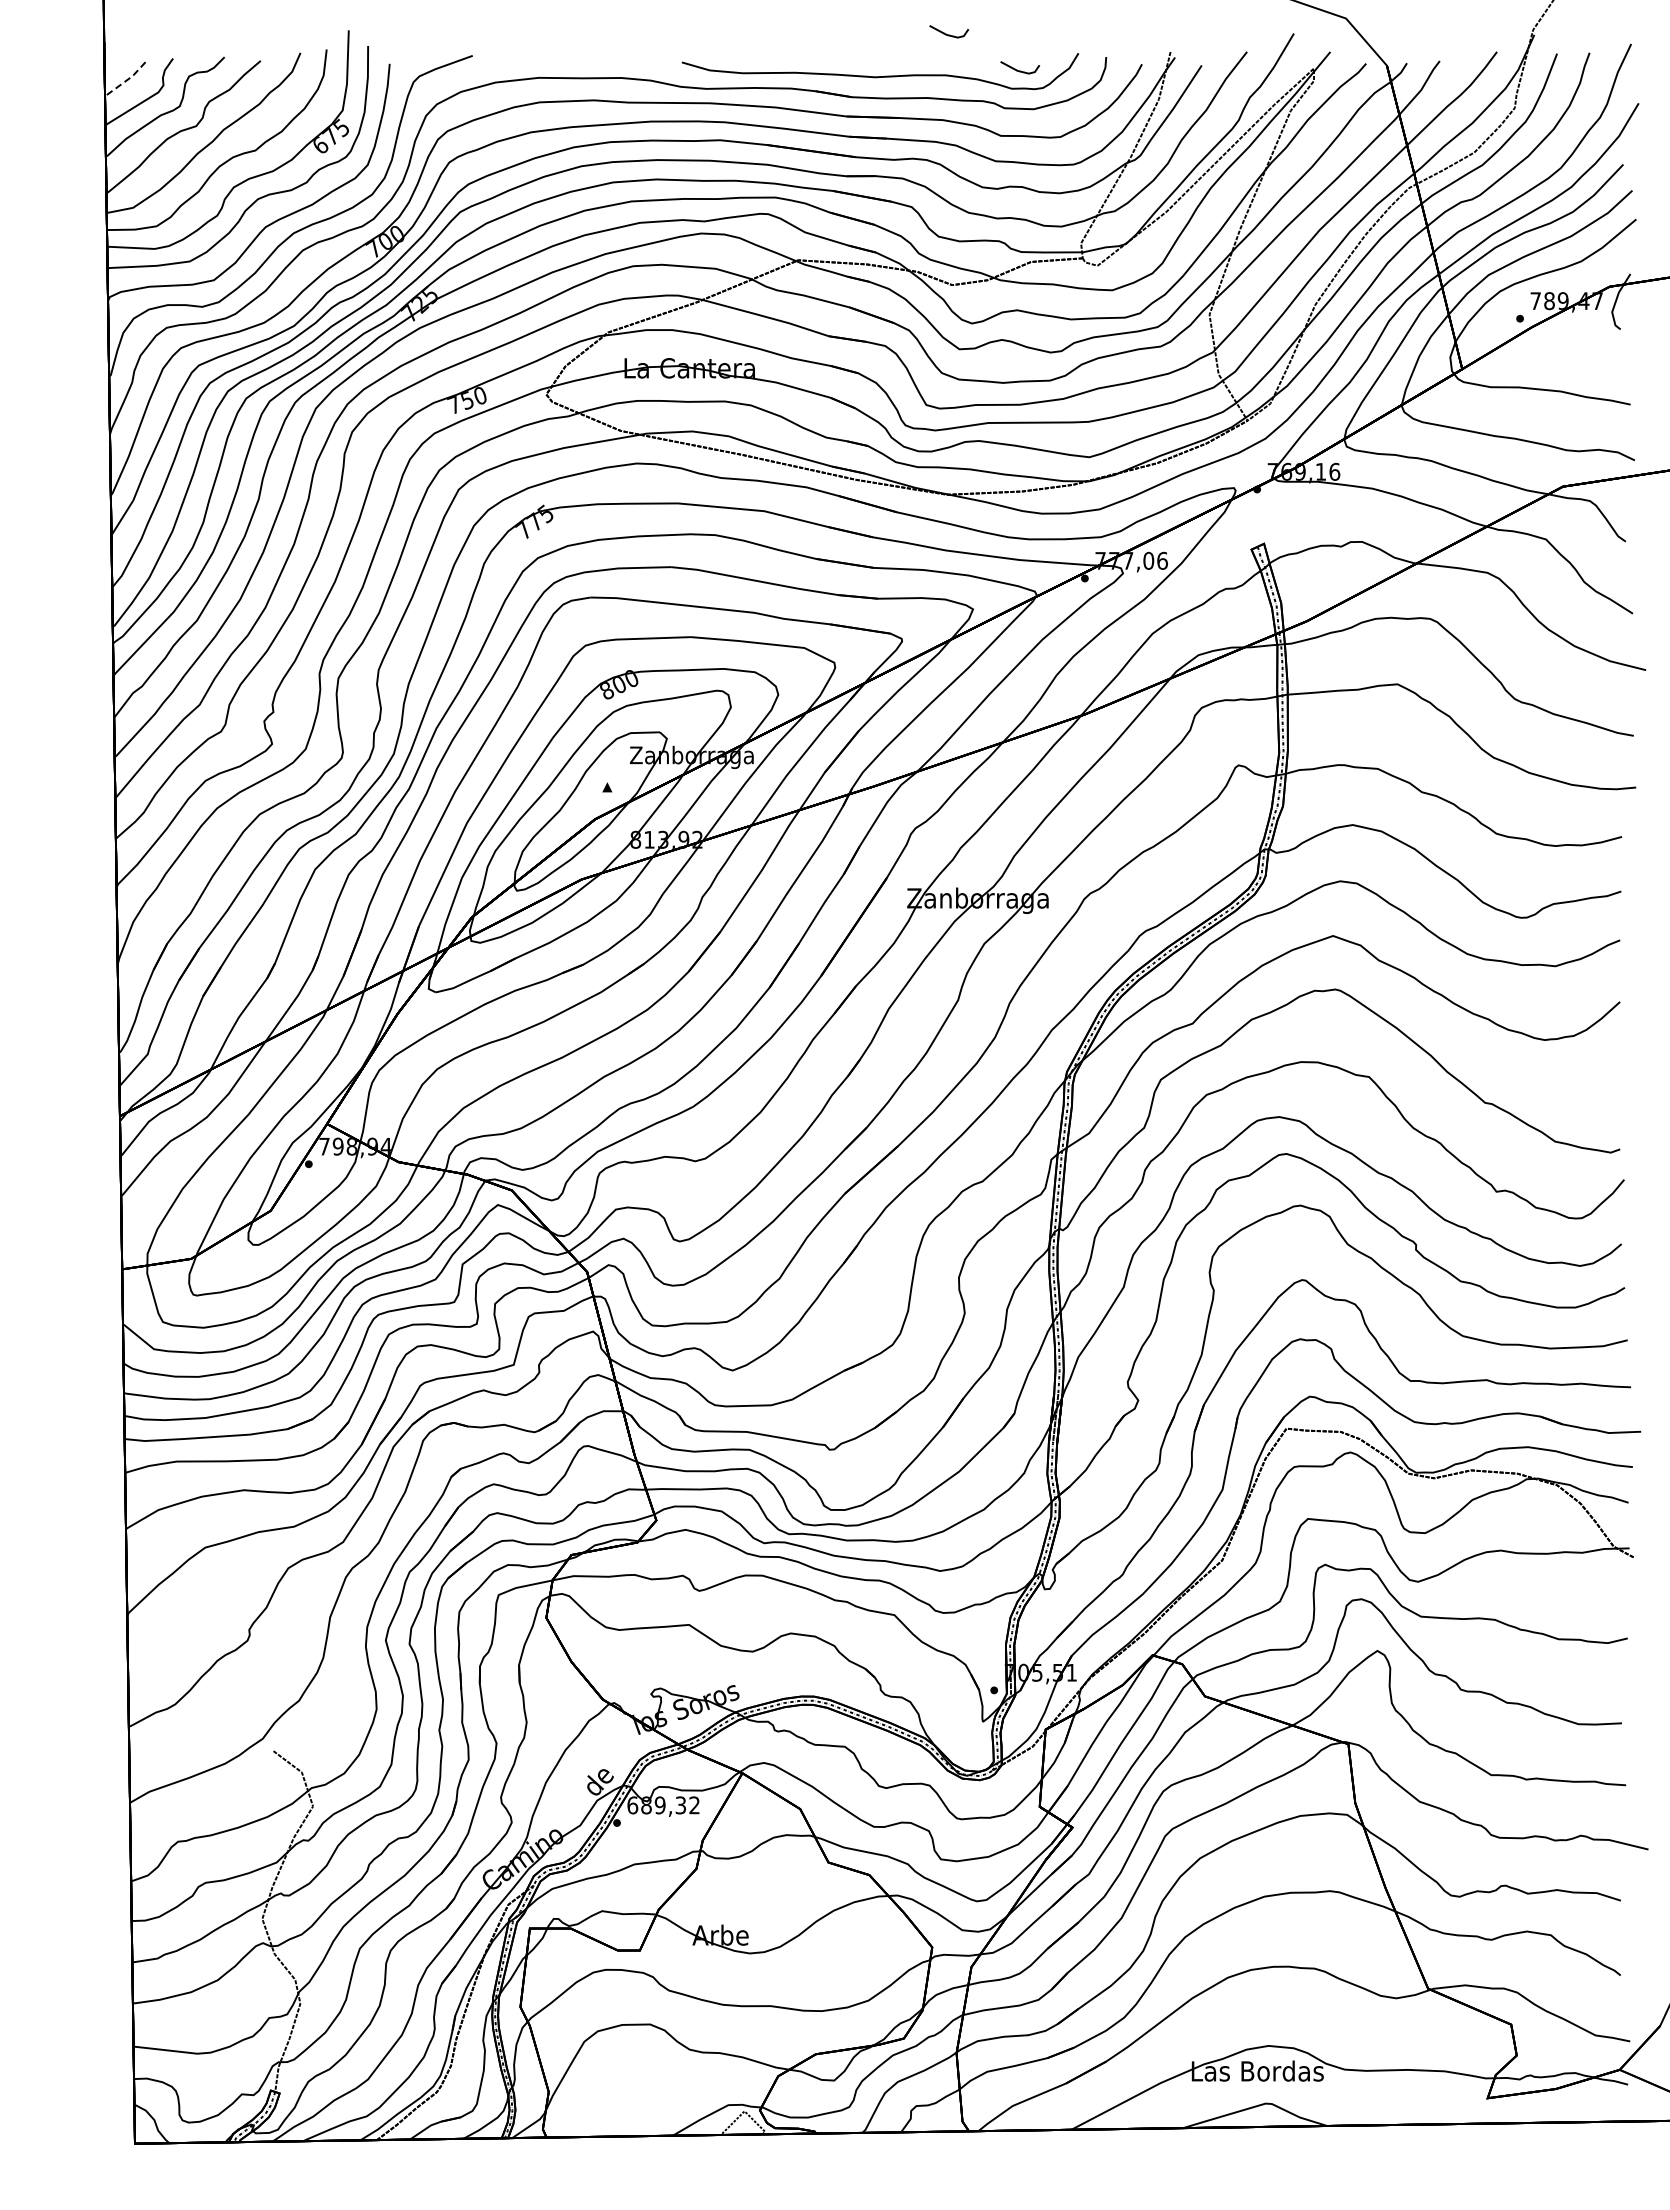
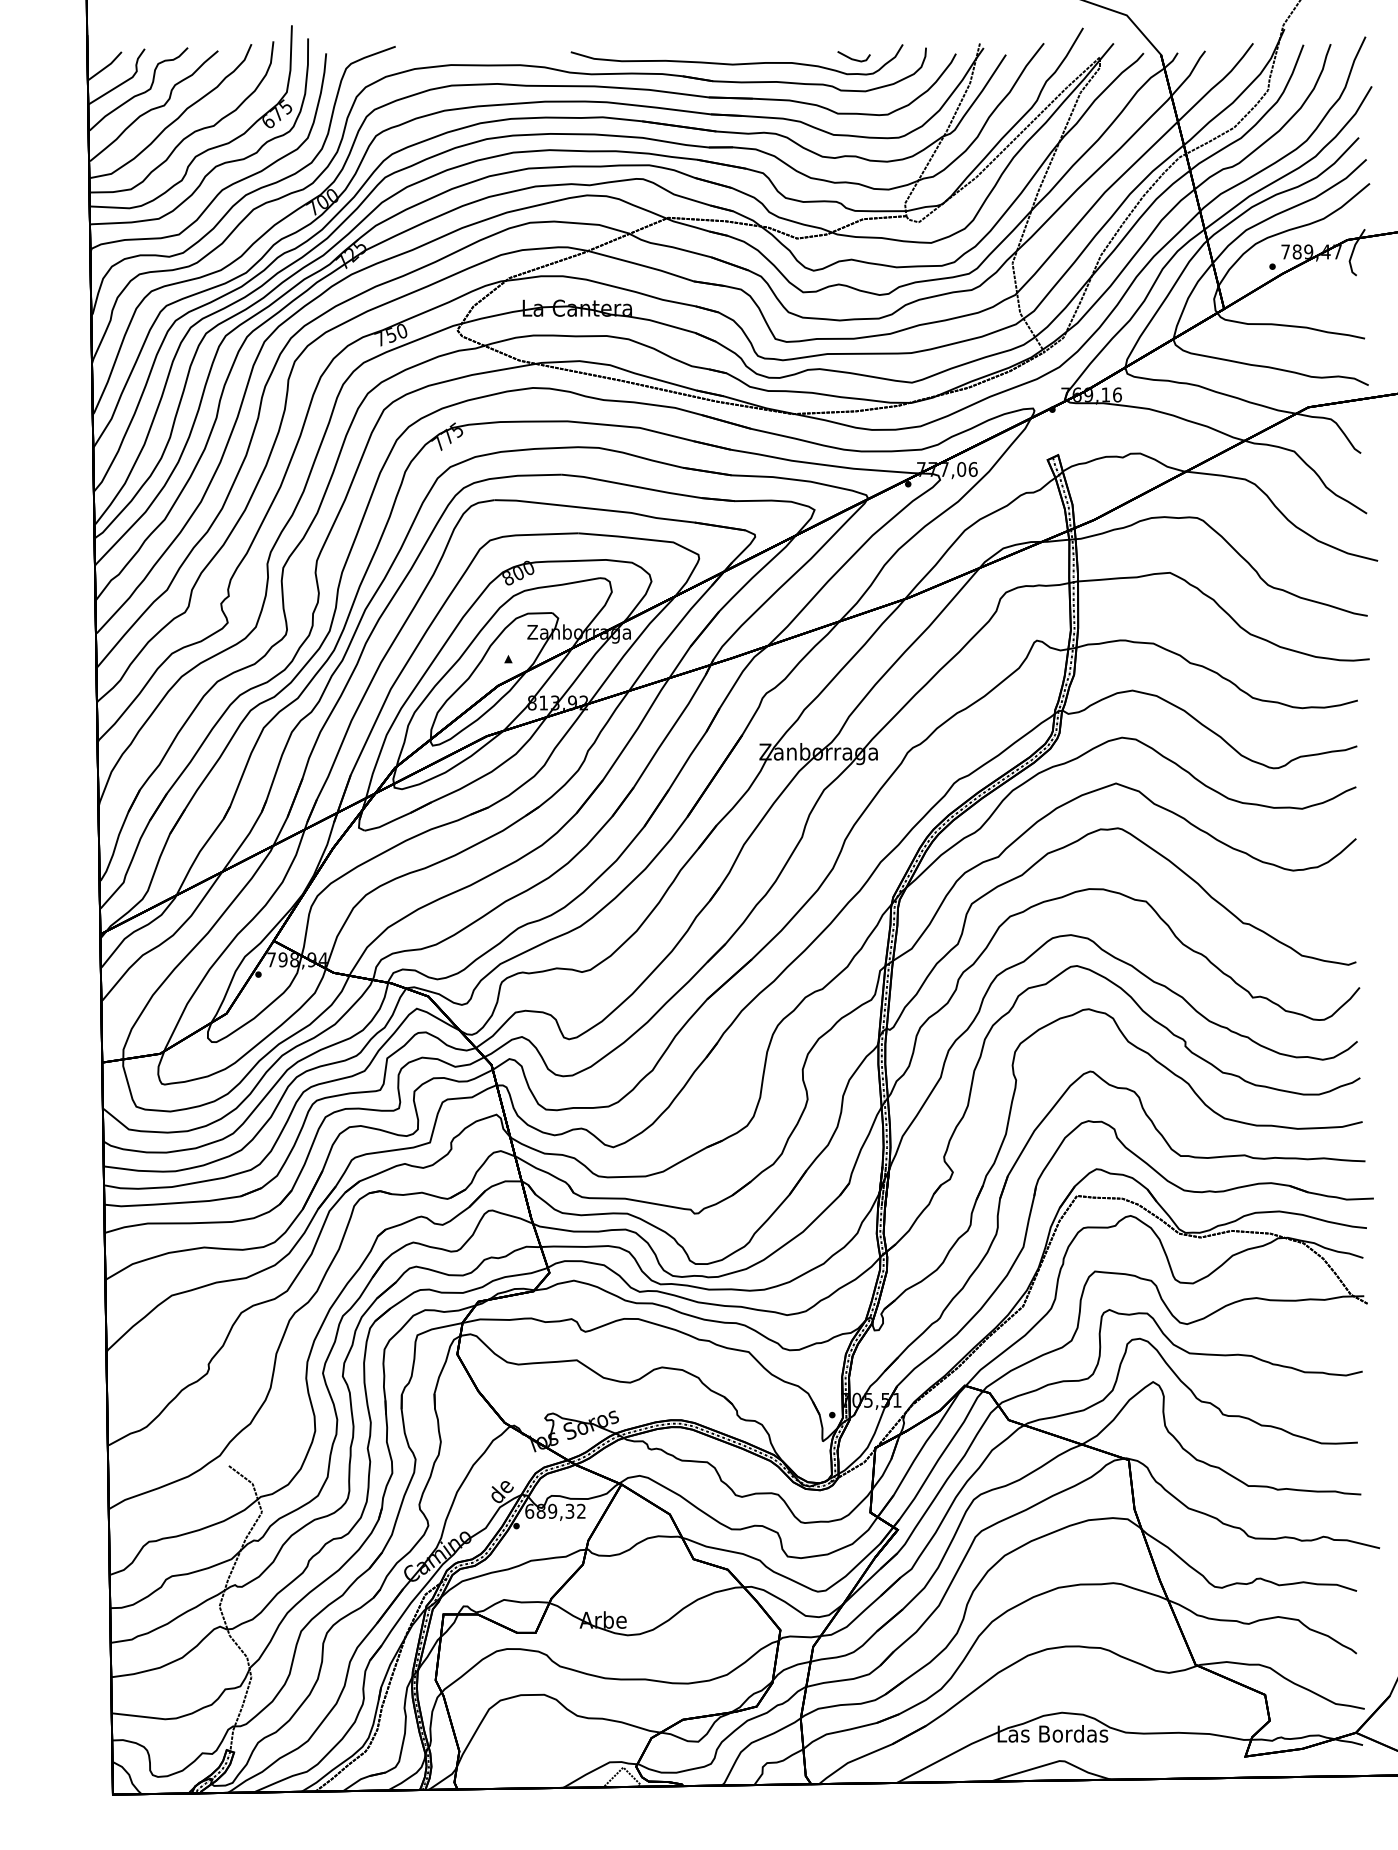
line: (949, 34) -> (794, 28), removed
line: (125, 81) -> (105, 68), dashed -> solid

